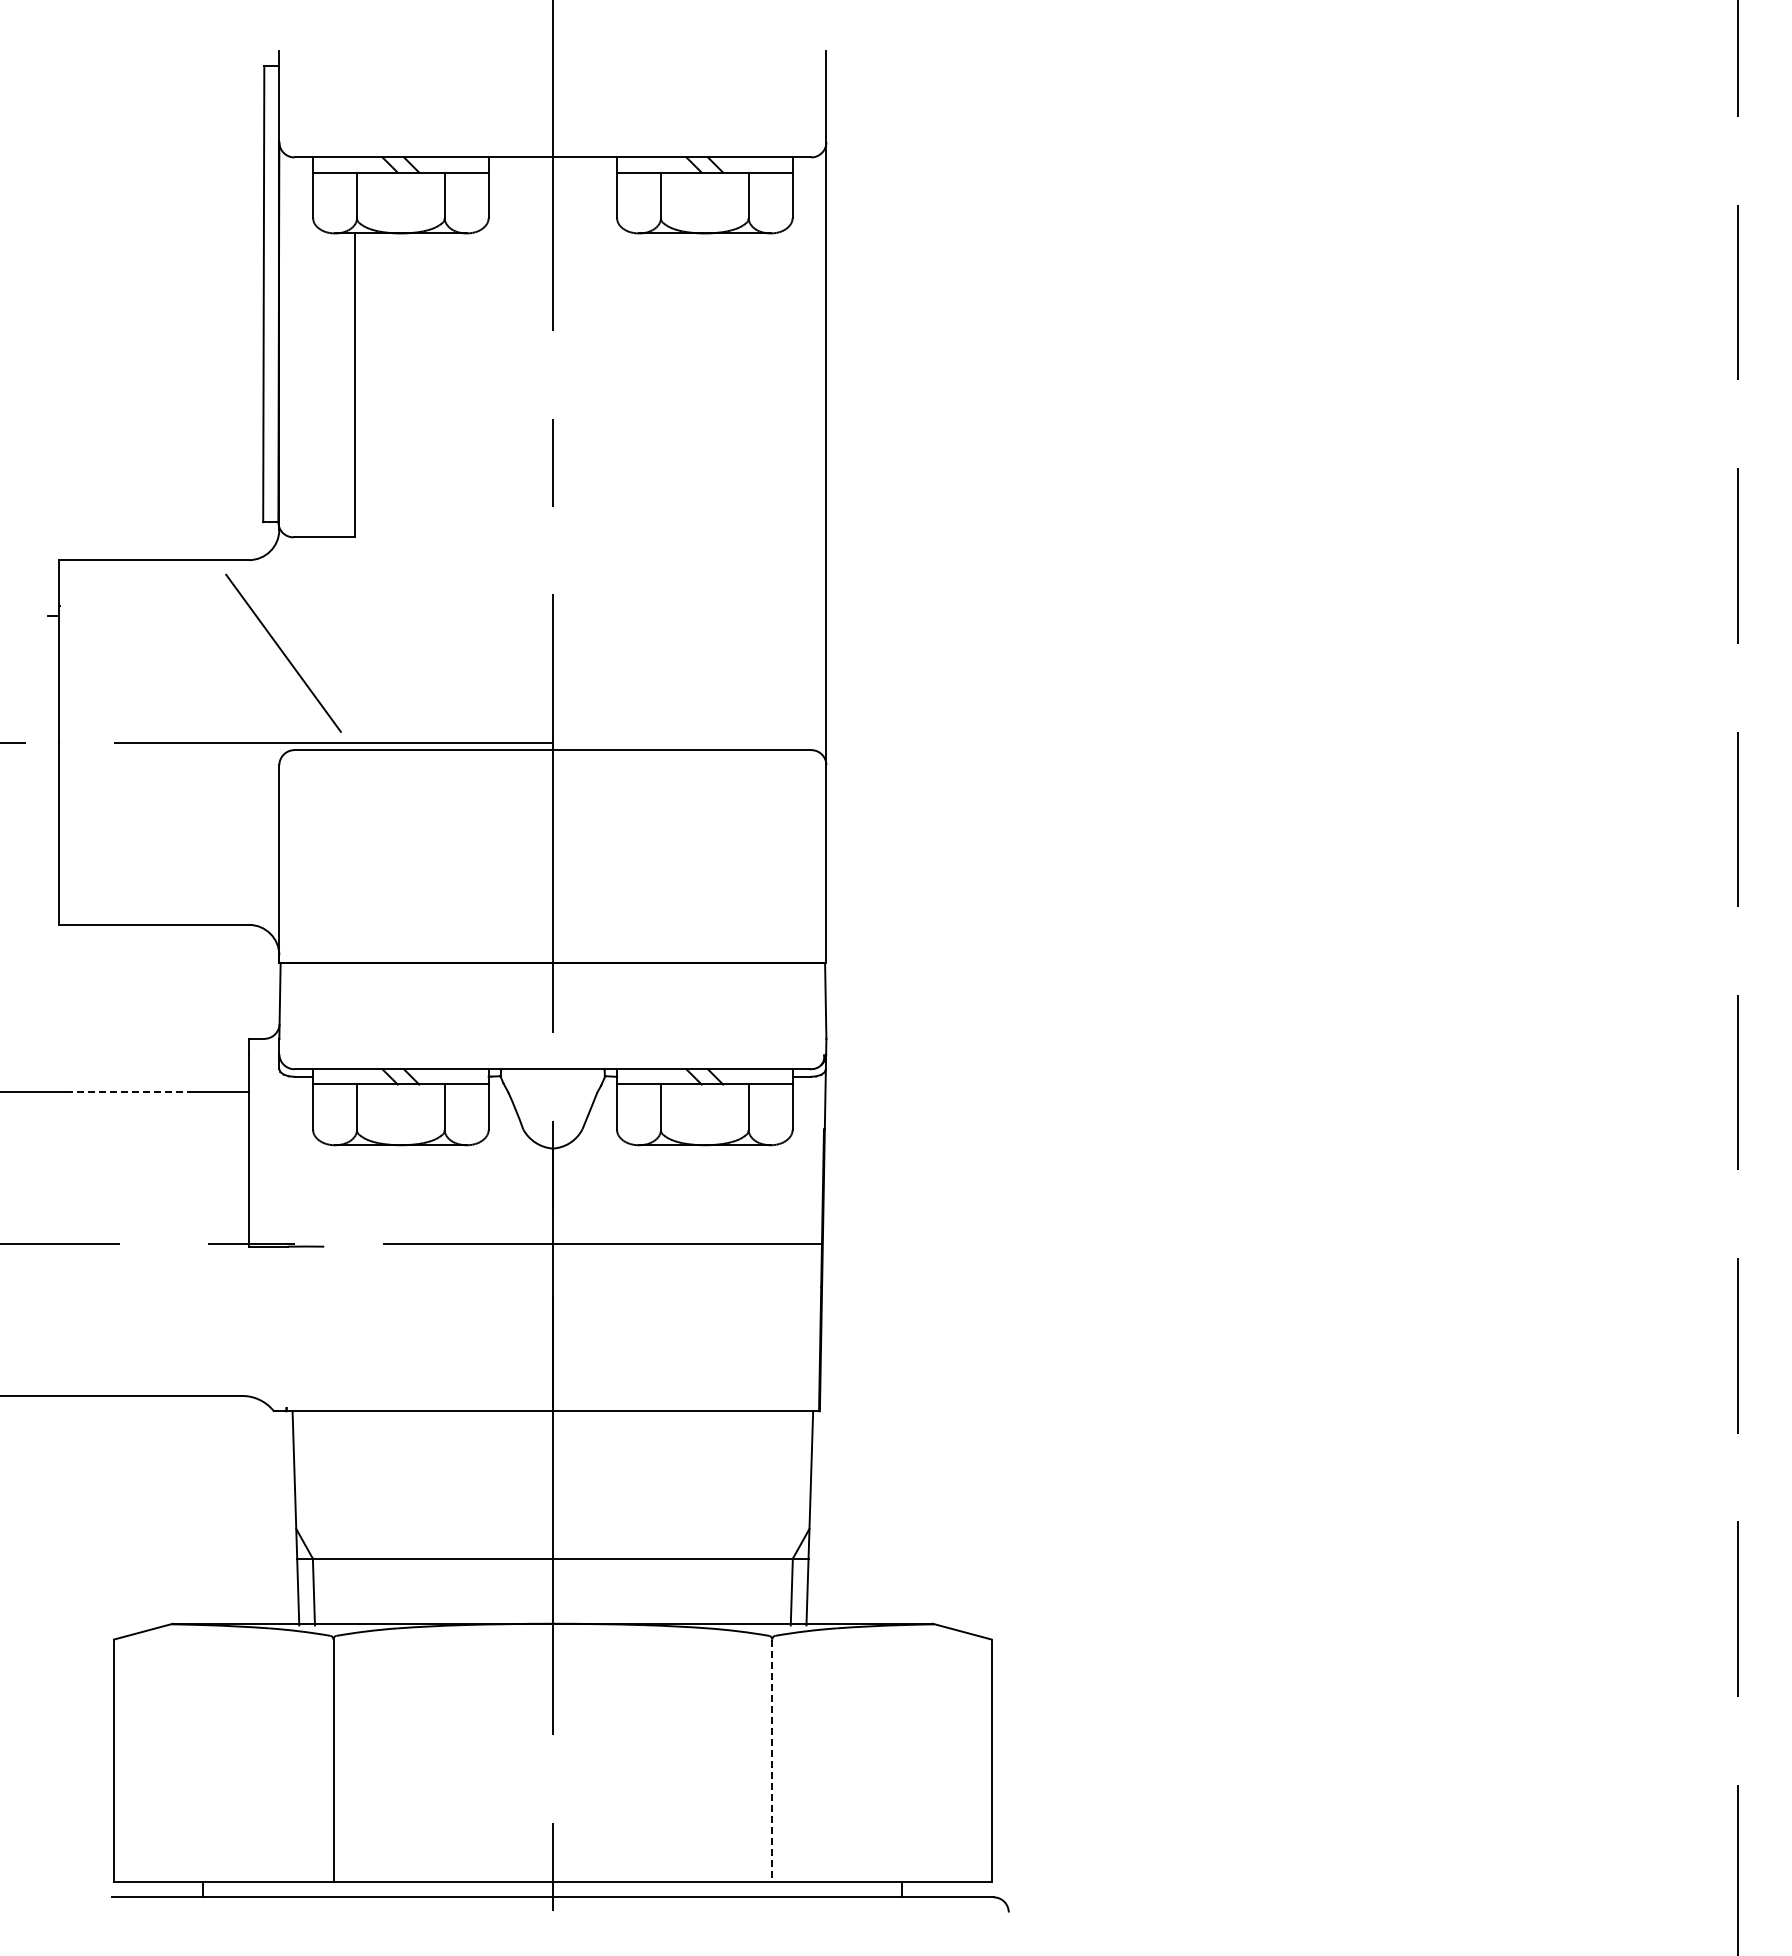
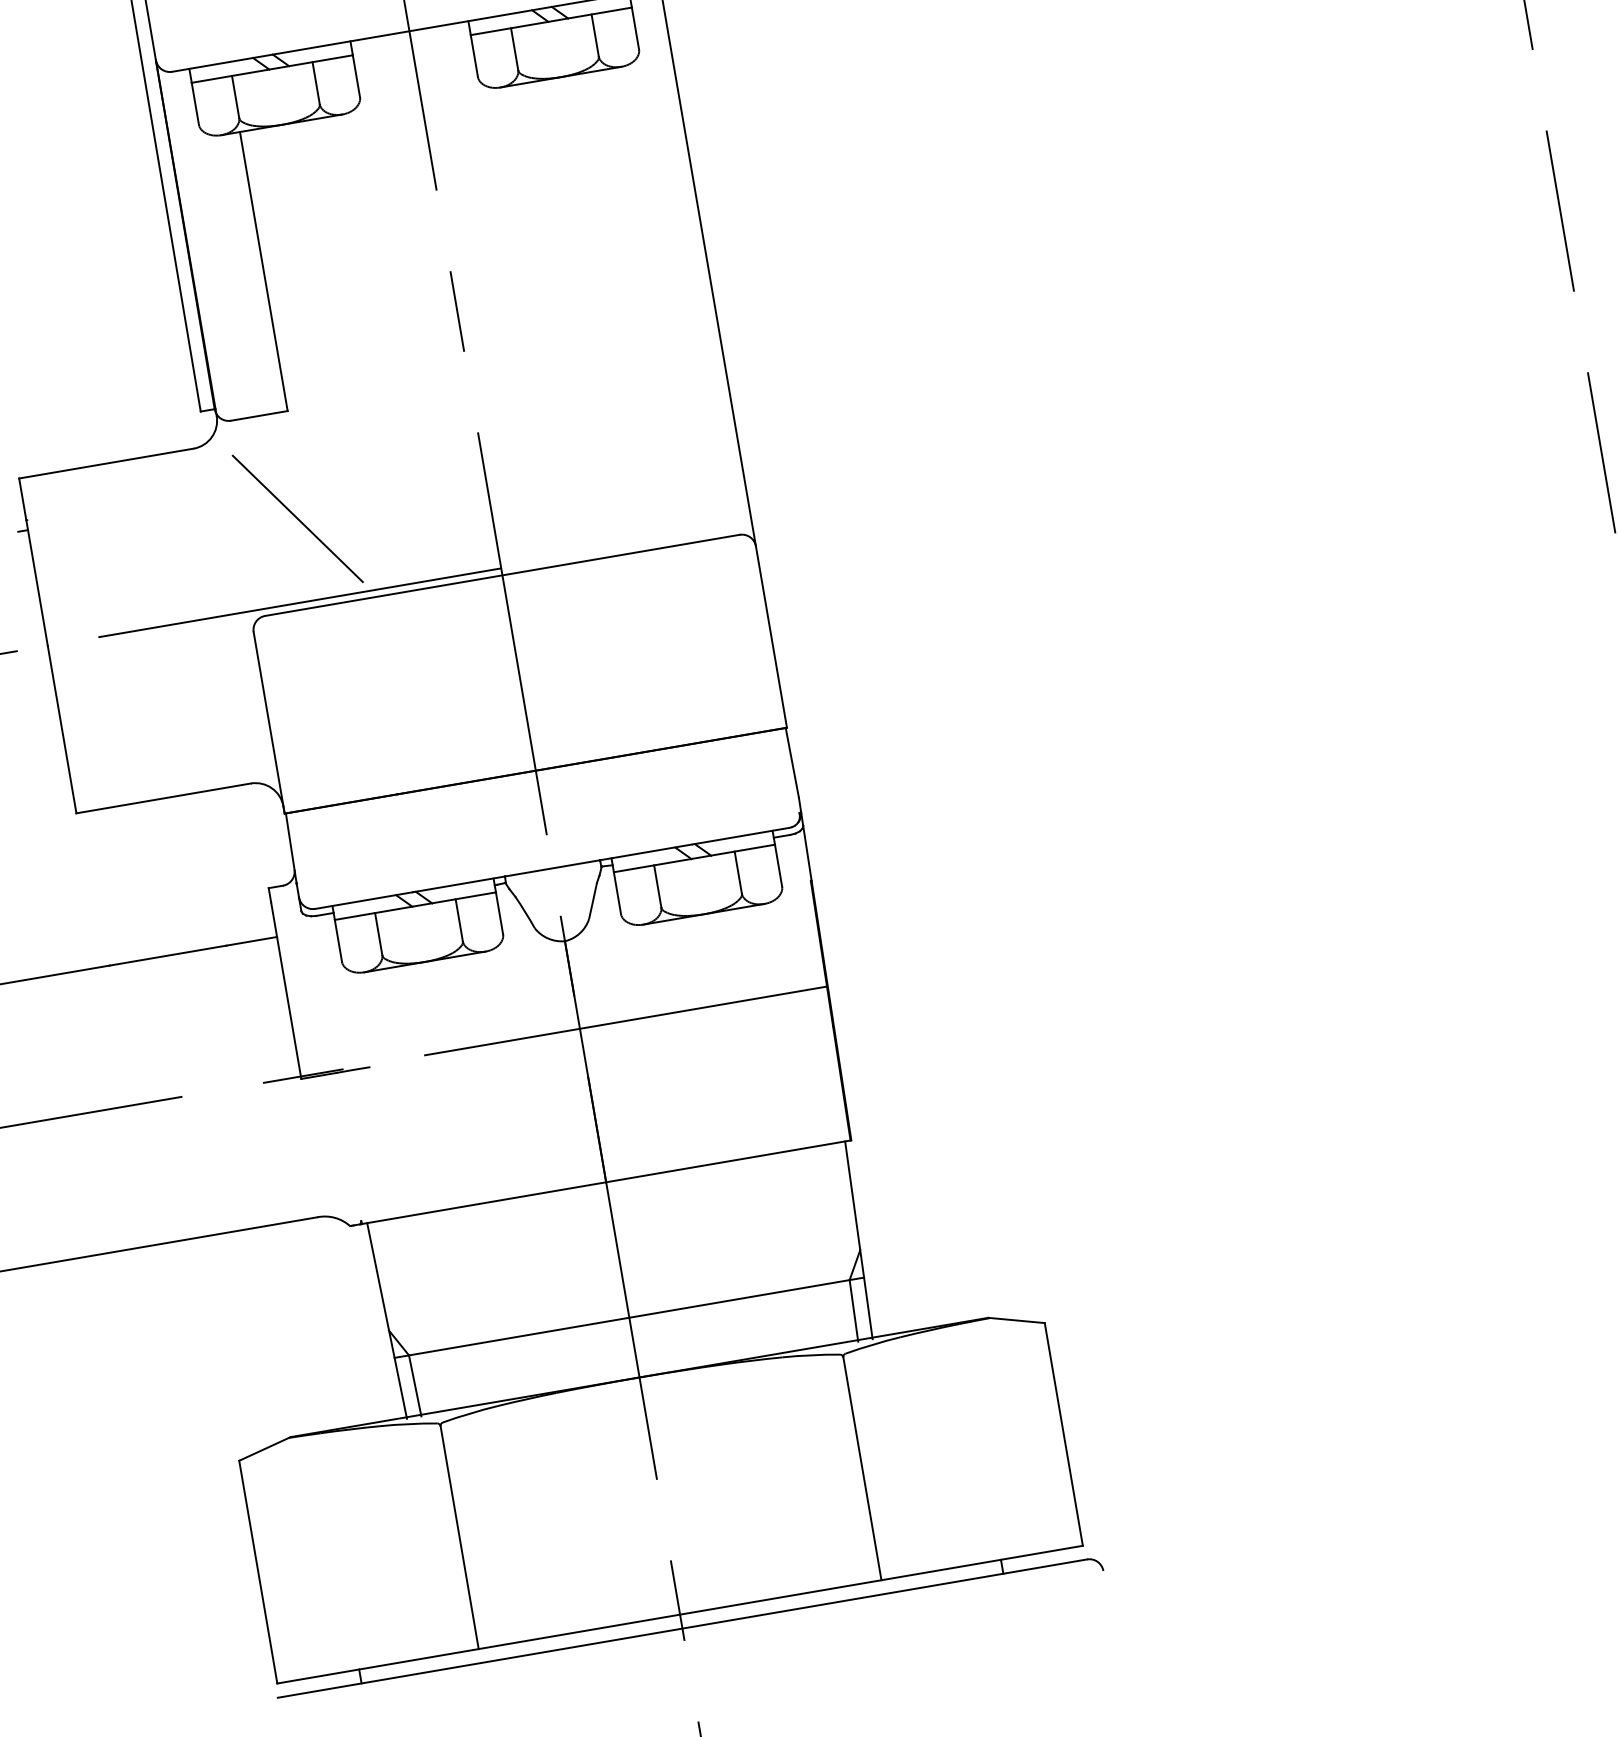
line: (283, 652) -> (297, 518), moved
line: (130, 1092) -> (168, 956), dashed -> solid
line: (772, 1761) -> (862, 1469), dashed -> solid

